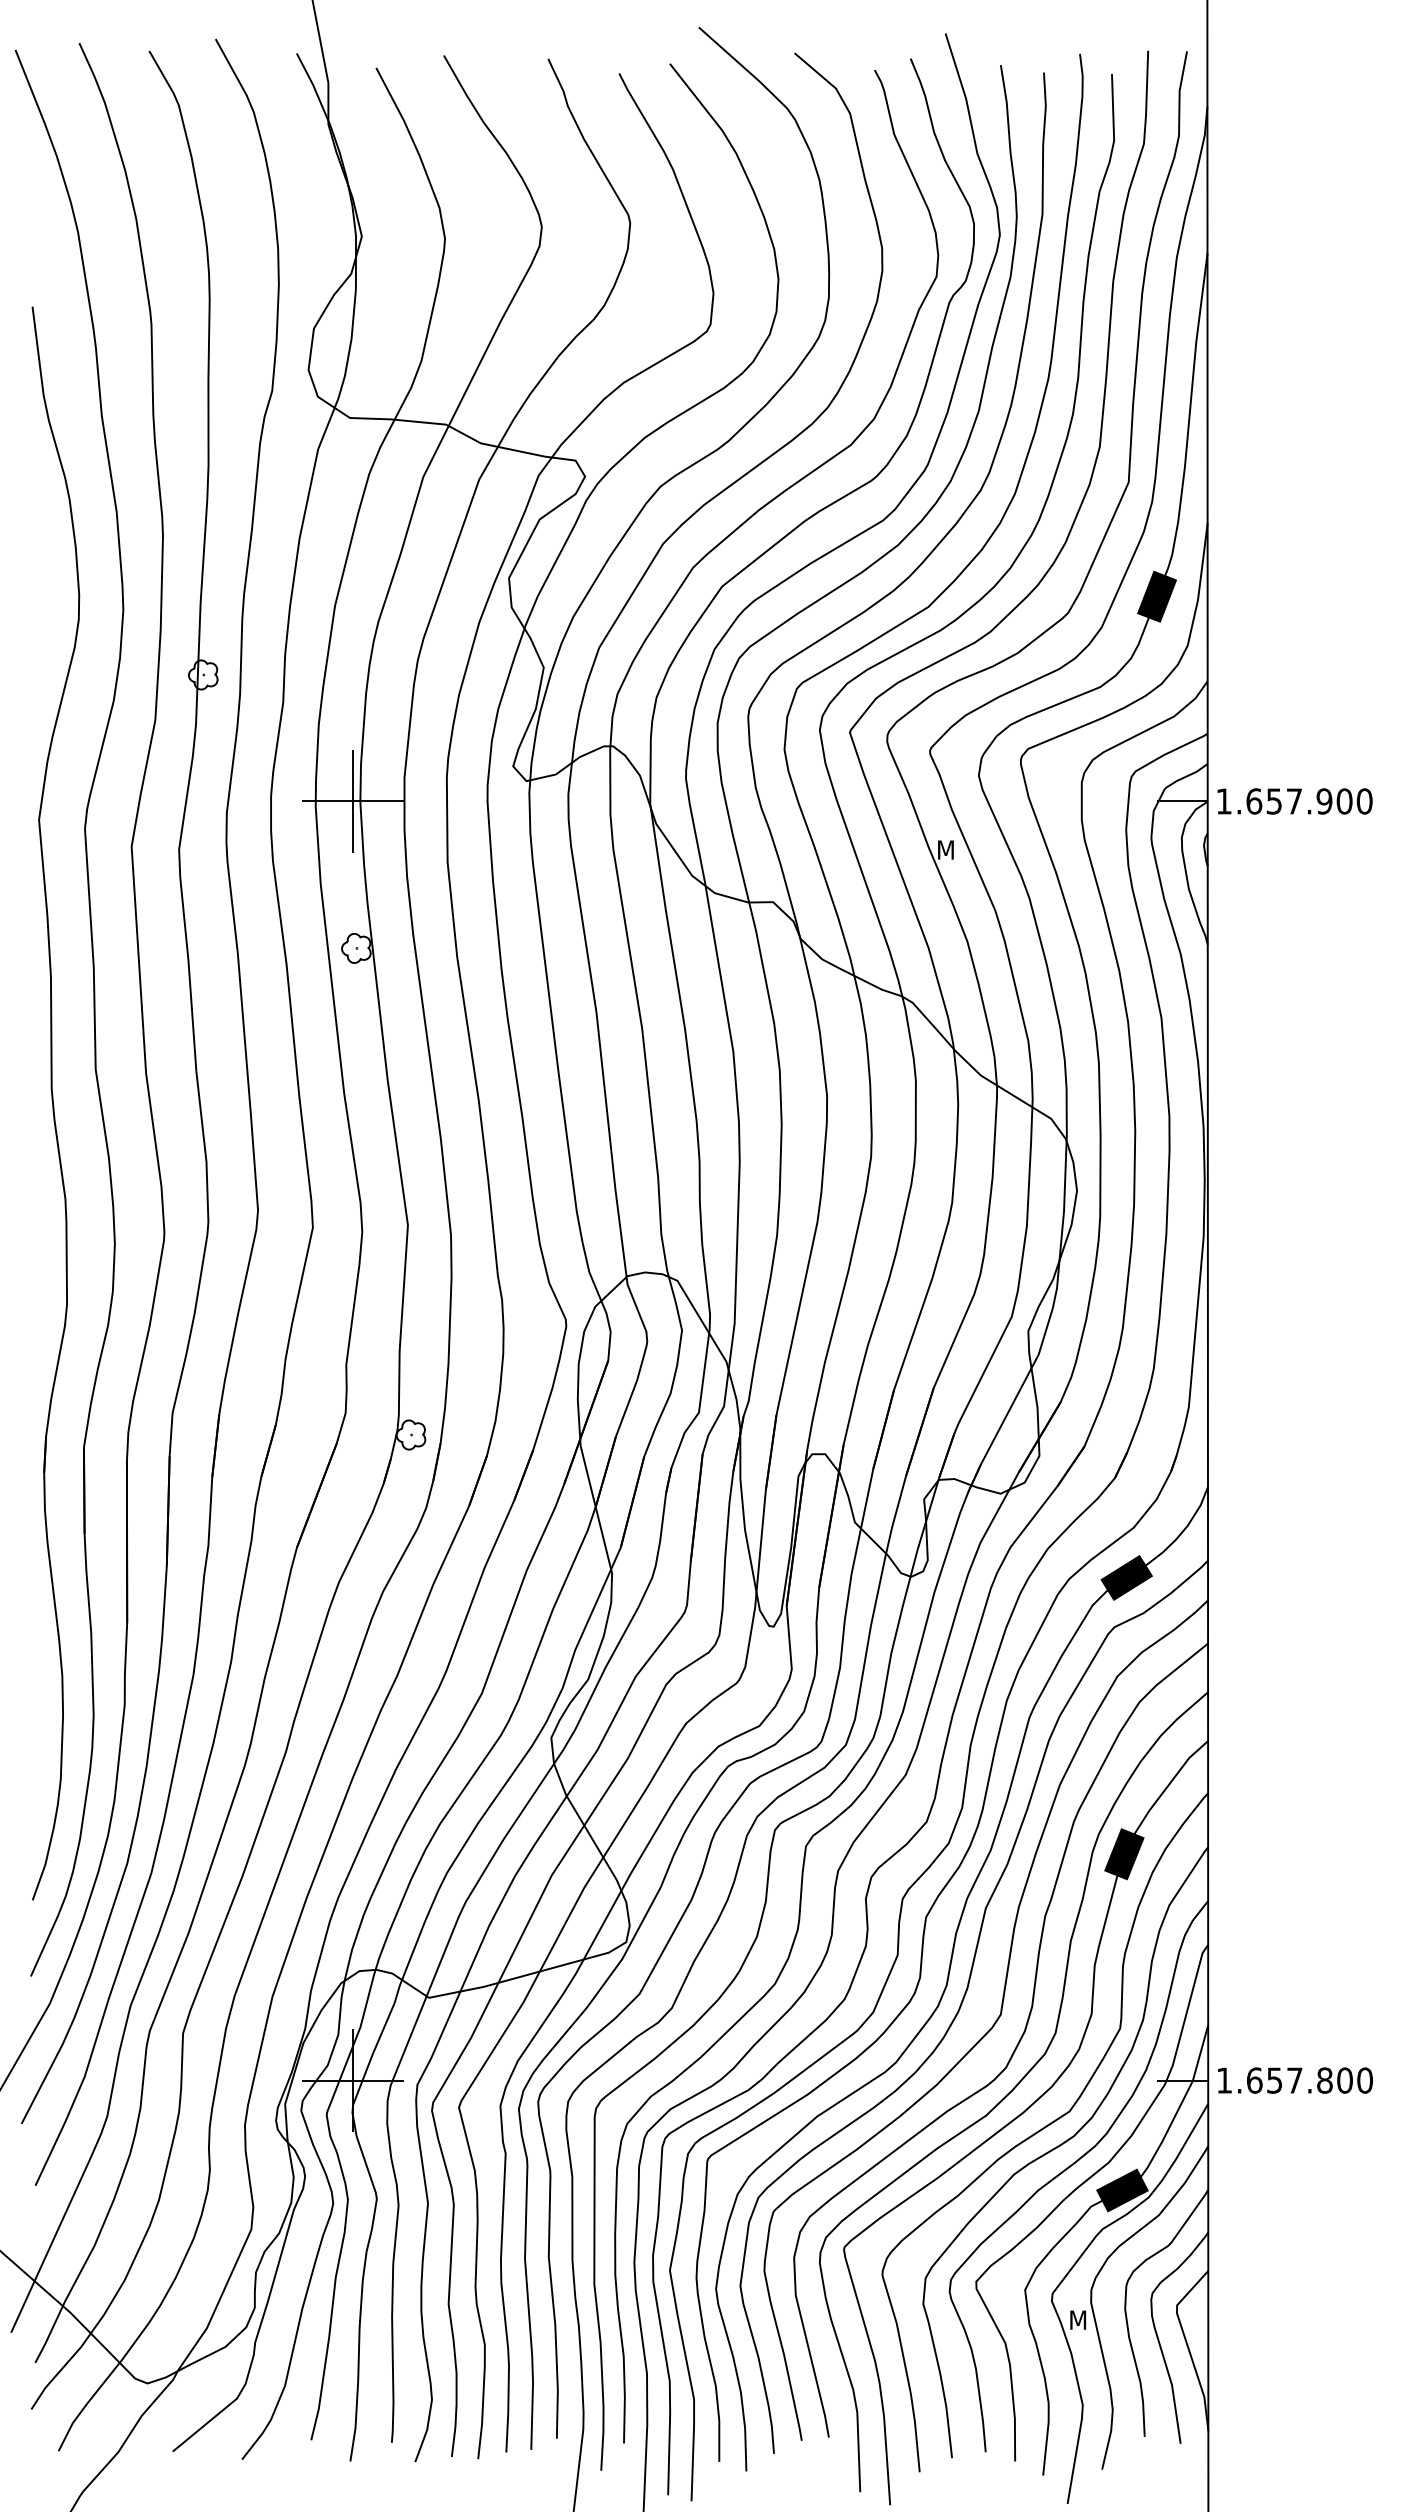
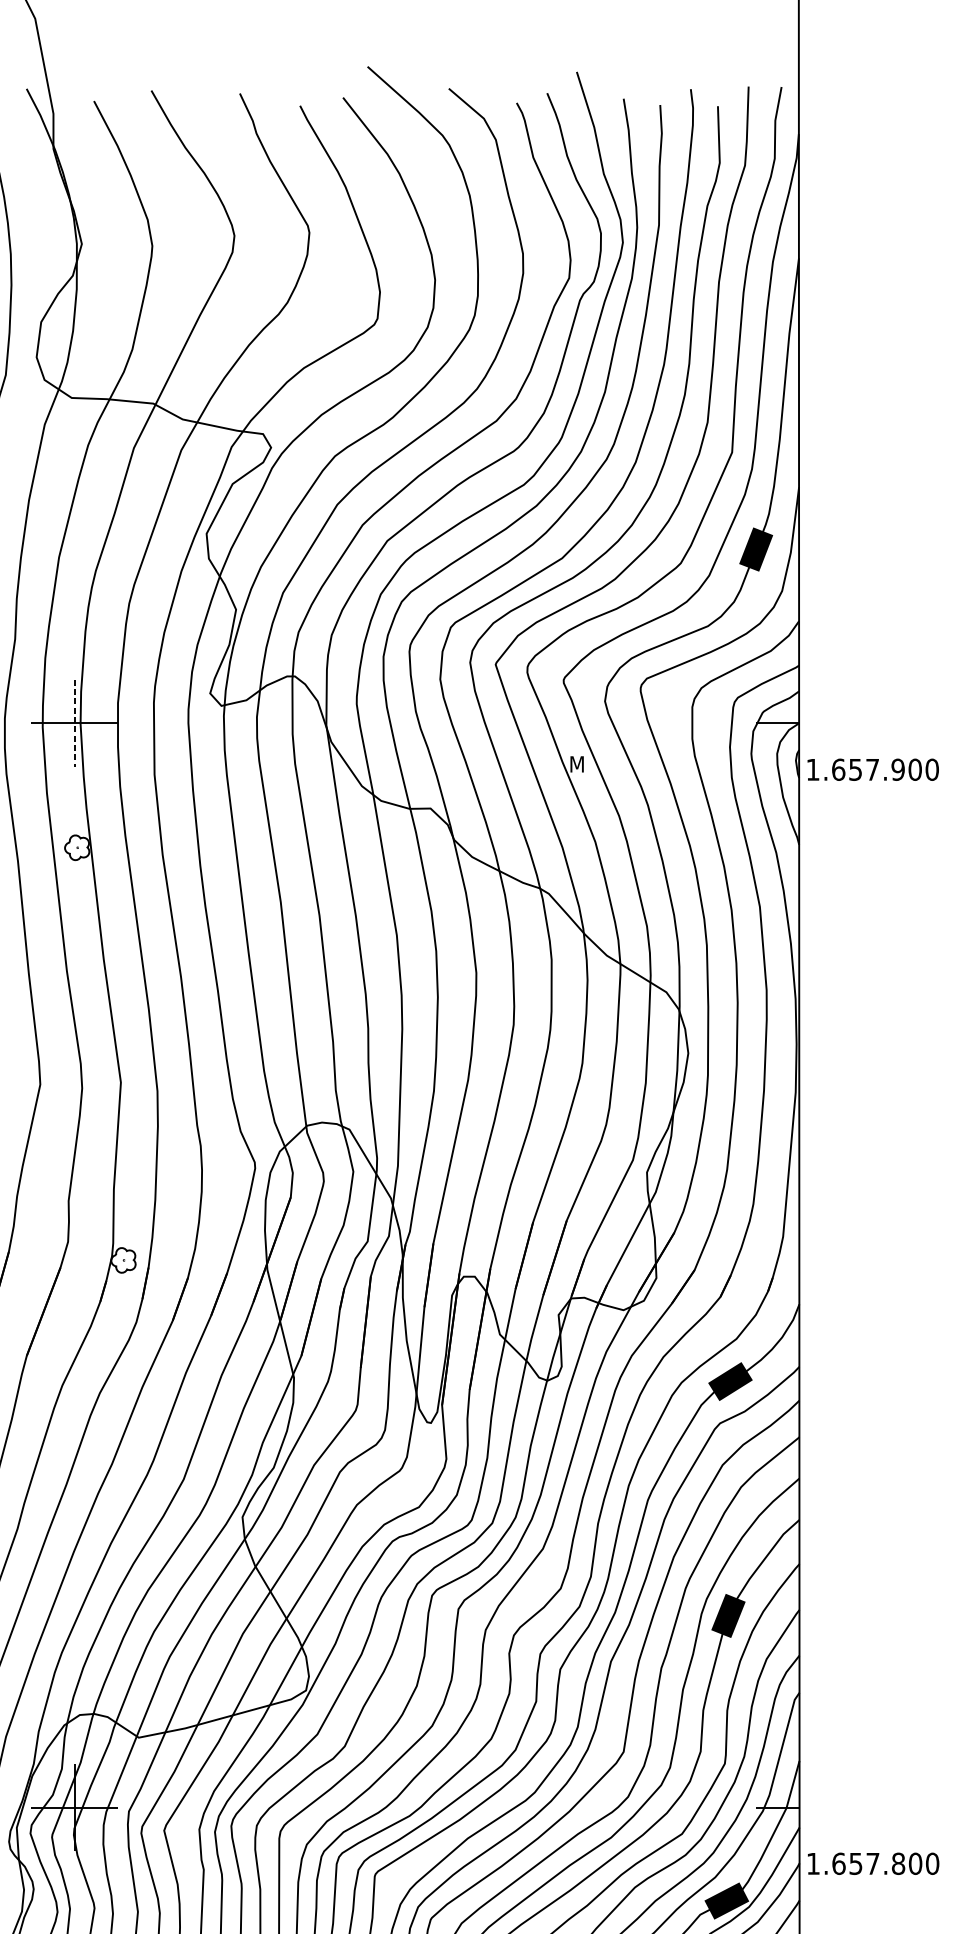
line: (353, 801) -> (74, 723), solid -> dashed
text: (1294, 801) -> (872, 769), moved
text: (1295, 2080) -> (873, 1863), moved

